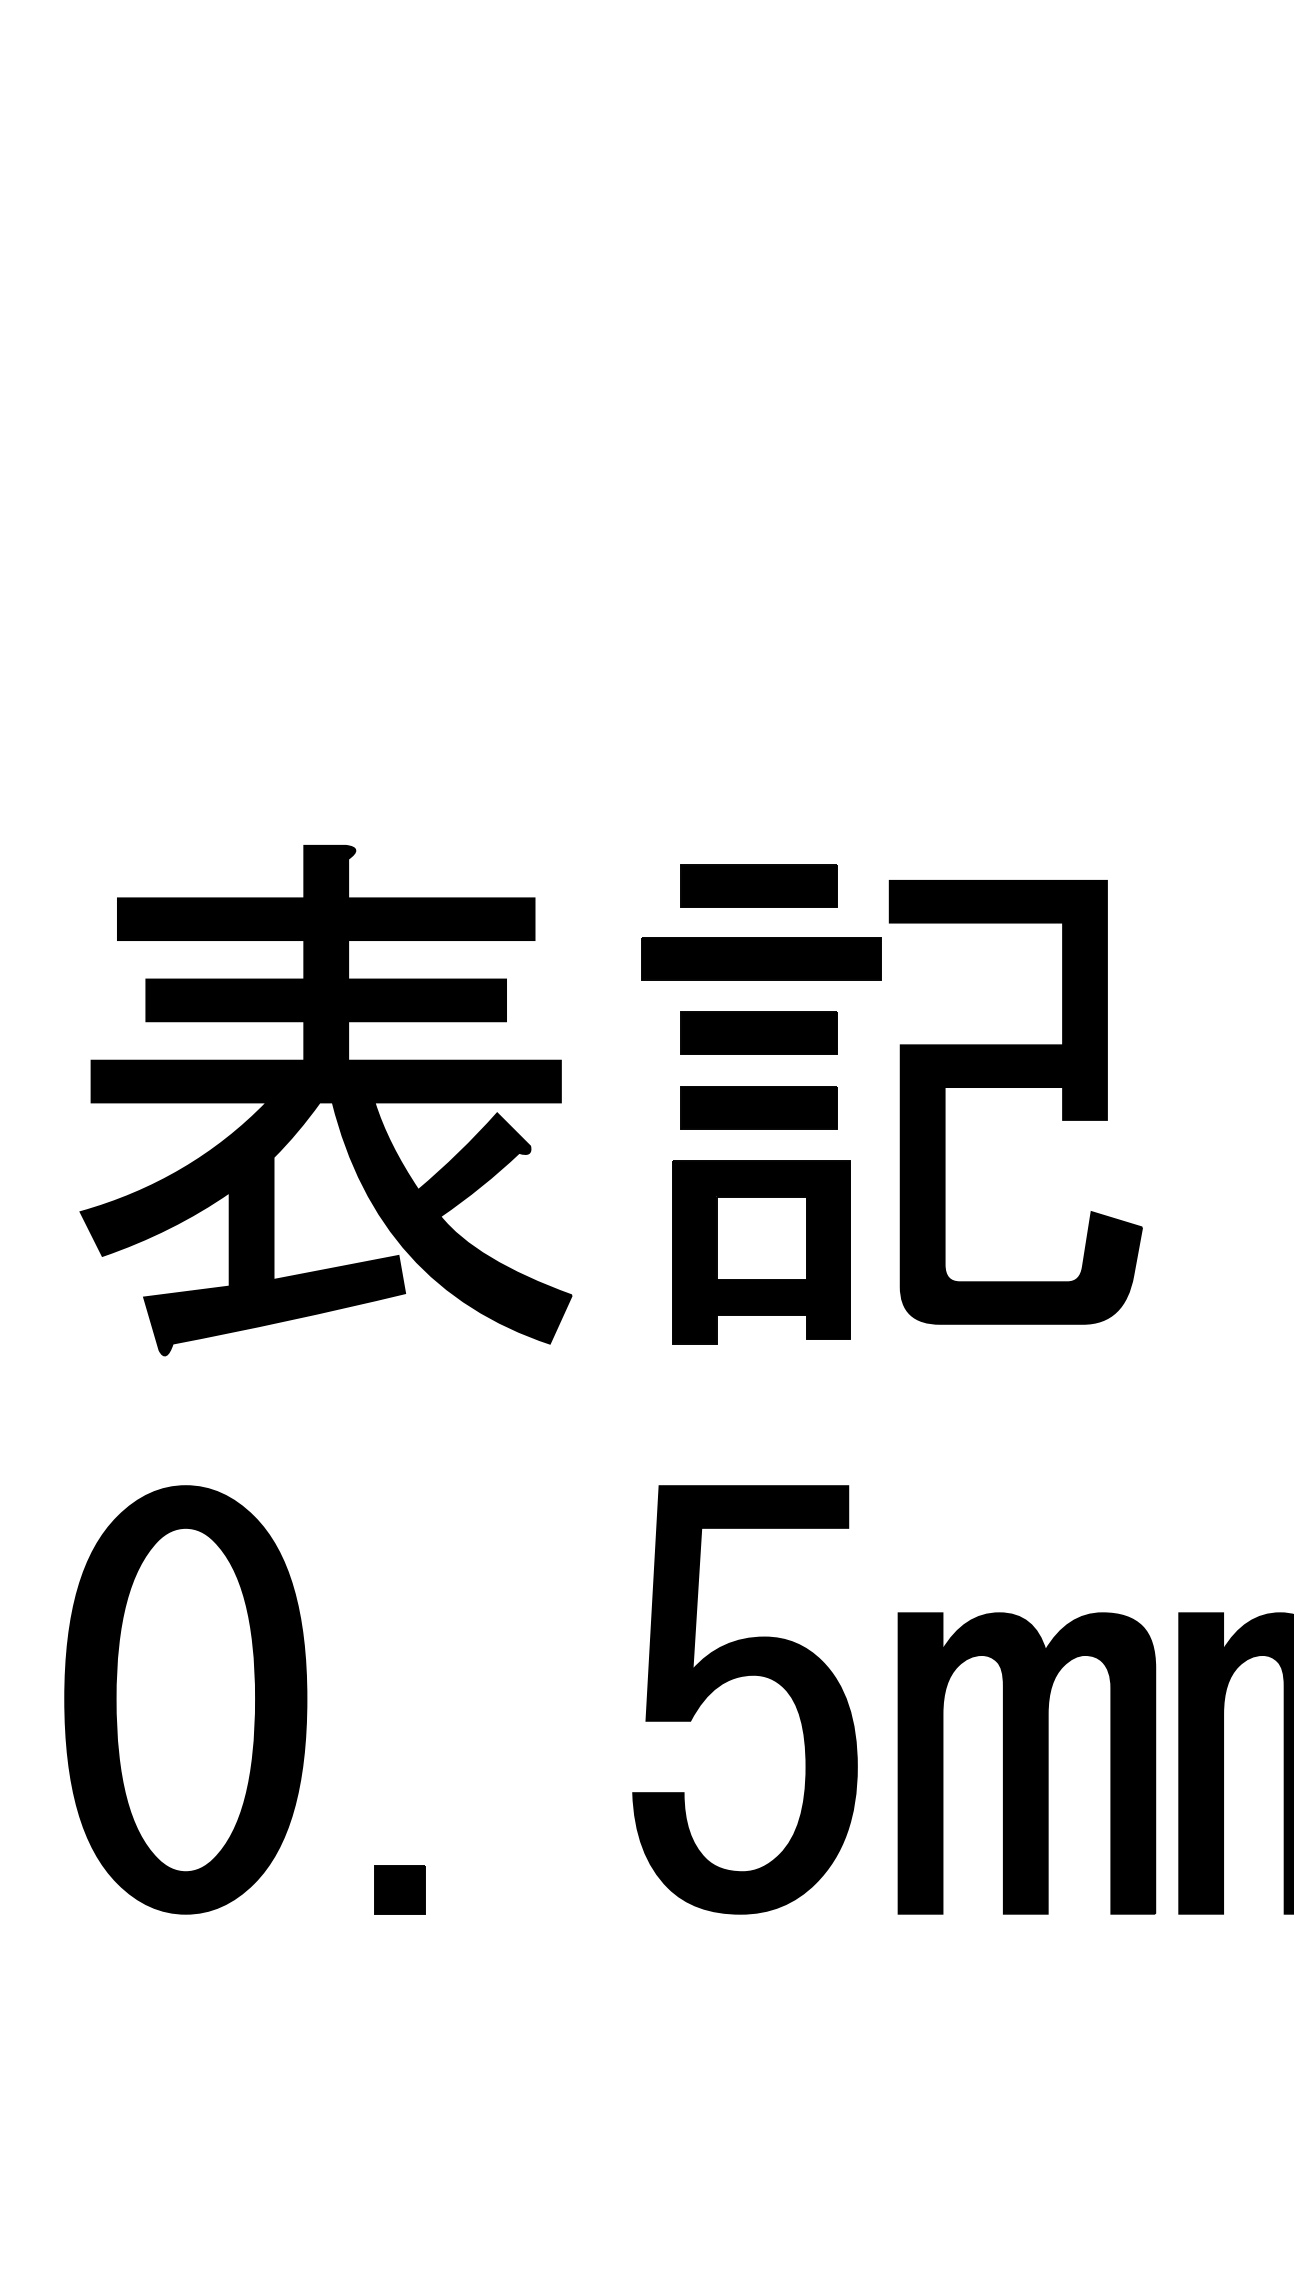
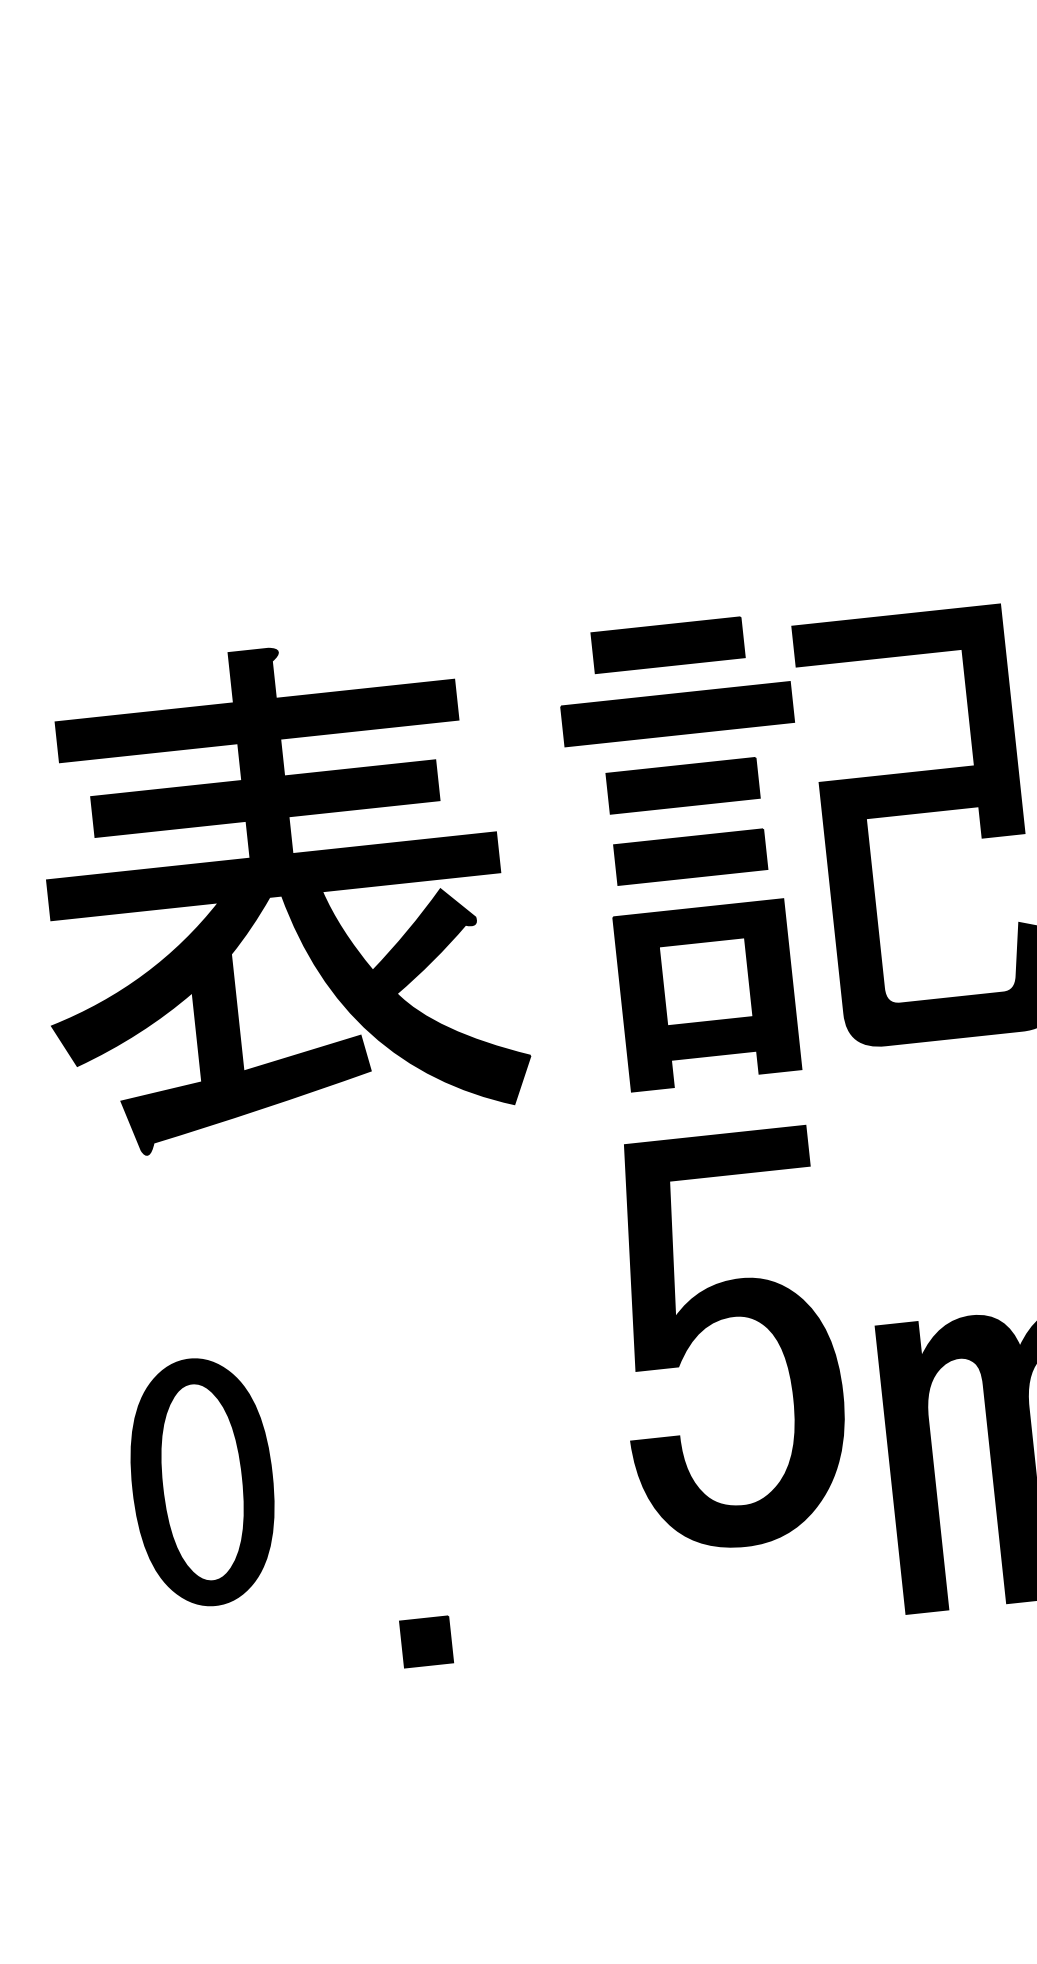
part: (740, 1677) -> (721, 1319), moved
part: (185, 1699) -> (202, 1481), size x0.6

